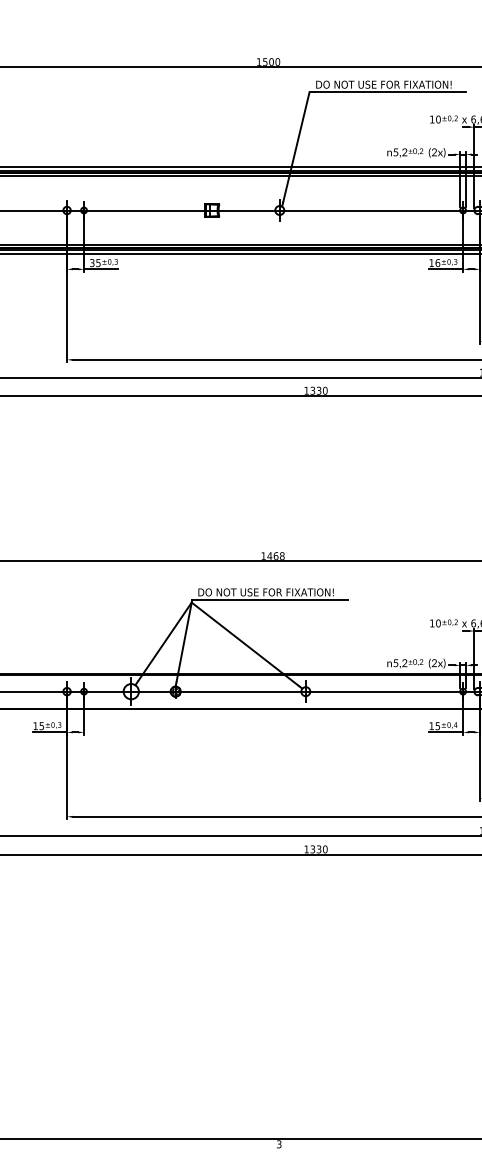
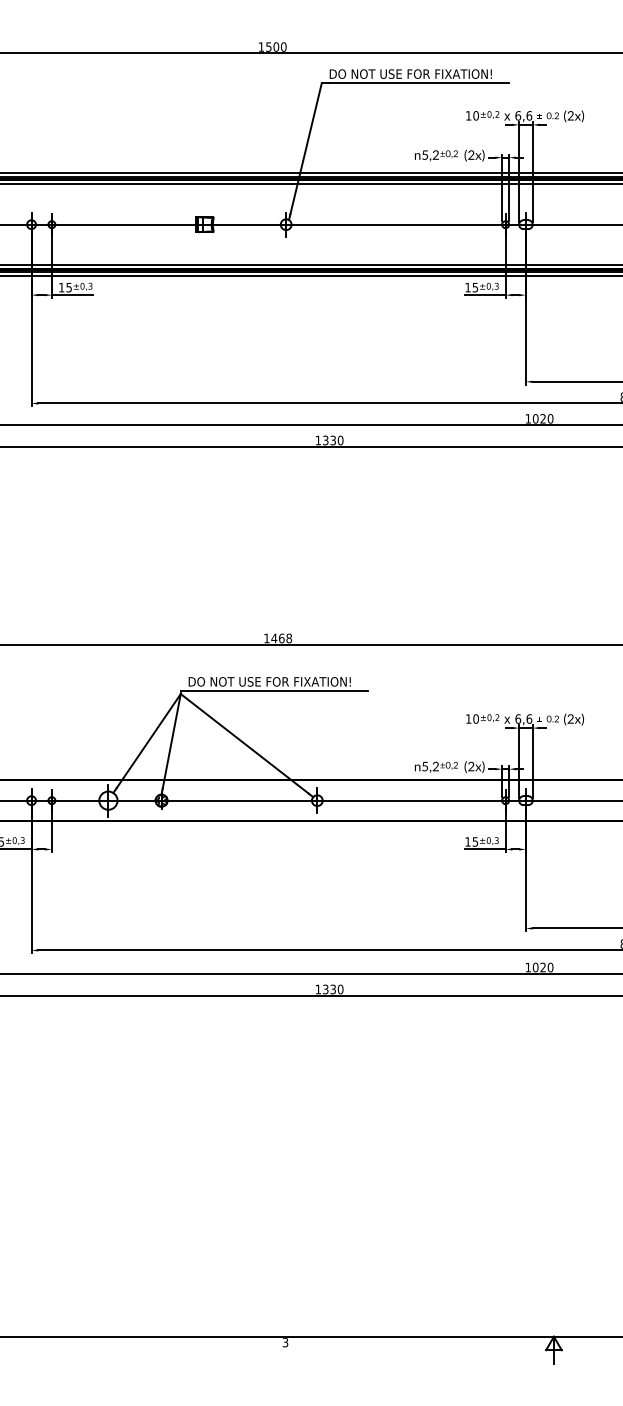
text: (92, 262) -> (61, 287), 35 -> 15
text: (437, 262) -> (475, 287), 16 -> 15
text: (455, 724) -> (496, 840), ±0,4 -> ±0,3

